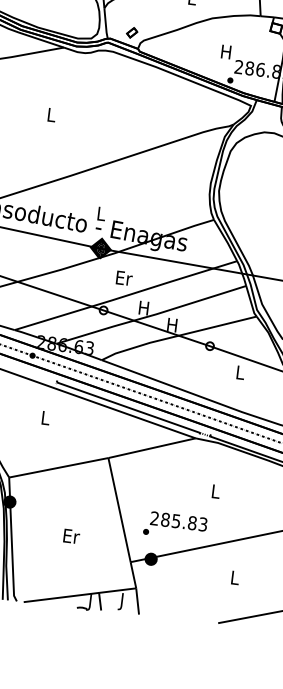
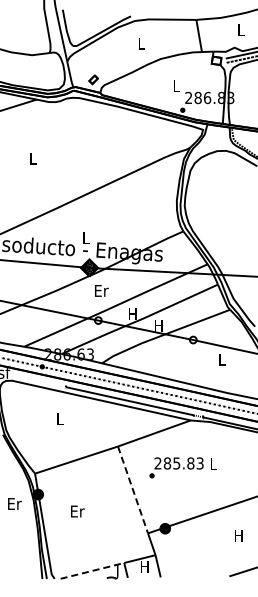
text: (225, 50) -> (175, 85), H -> L
text: (124, 277) -> (101, 290), moved
line: (120, 509) -> (133, 489), solid -> dashed
text: (175, 525) -> (176, 467), moved
text: (71, 536) -> (77, 511), moved
text: (234, 577) -> (238, 535), L -> H
line: (61, 597) -> (92, 570), solid -> dashed
text: (121, 600) -> (144, 567), J -> H

